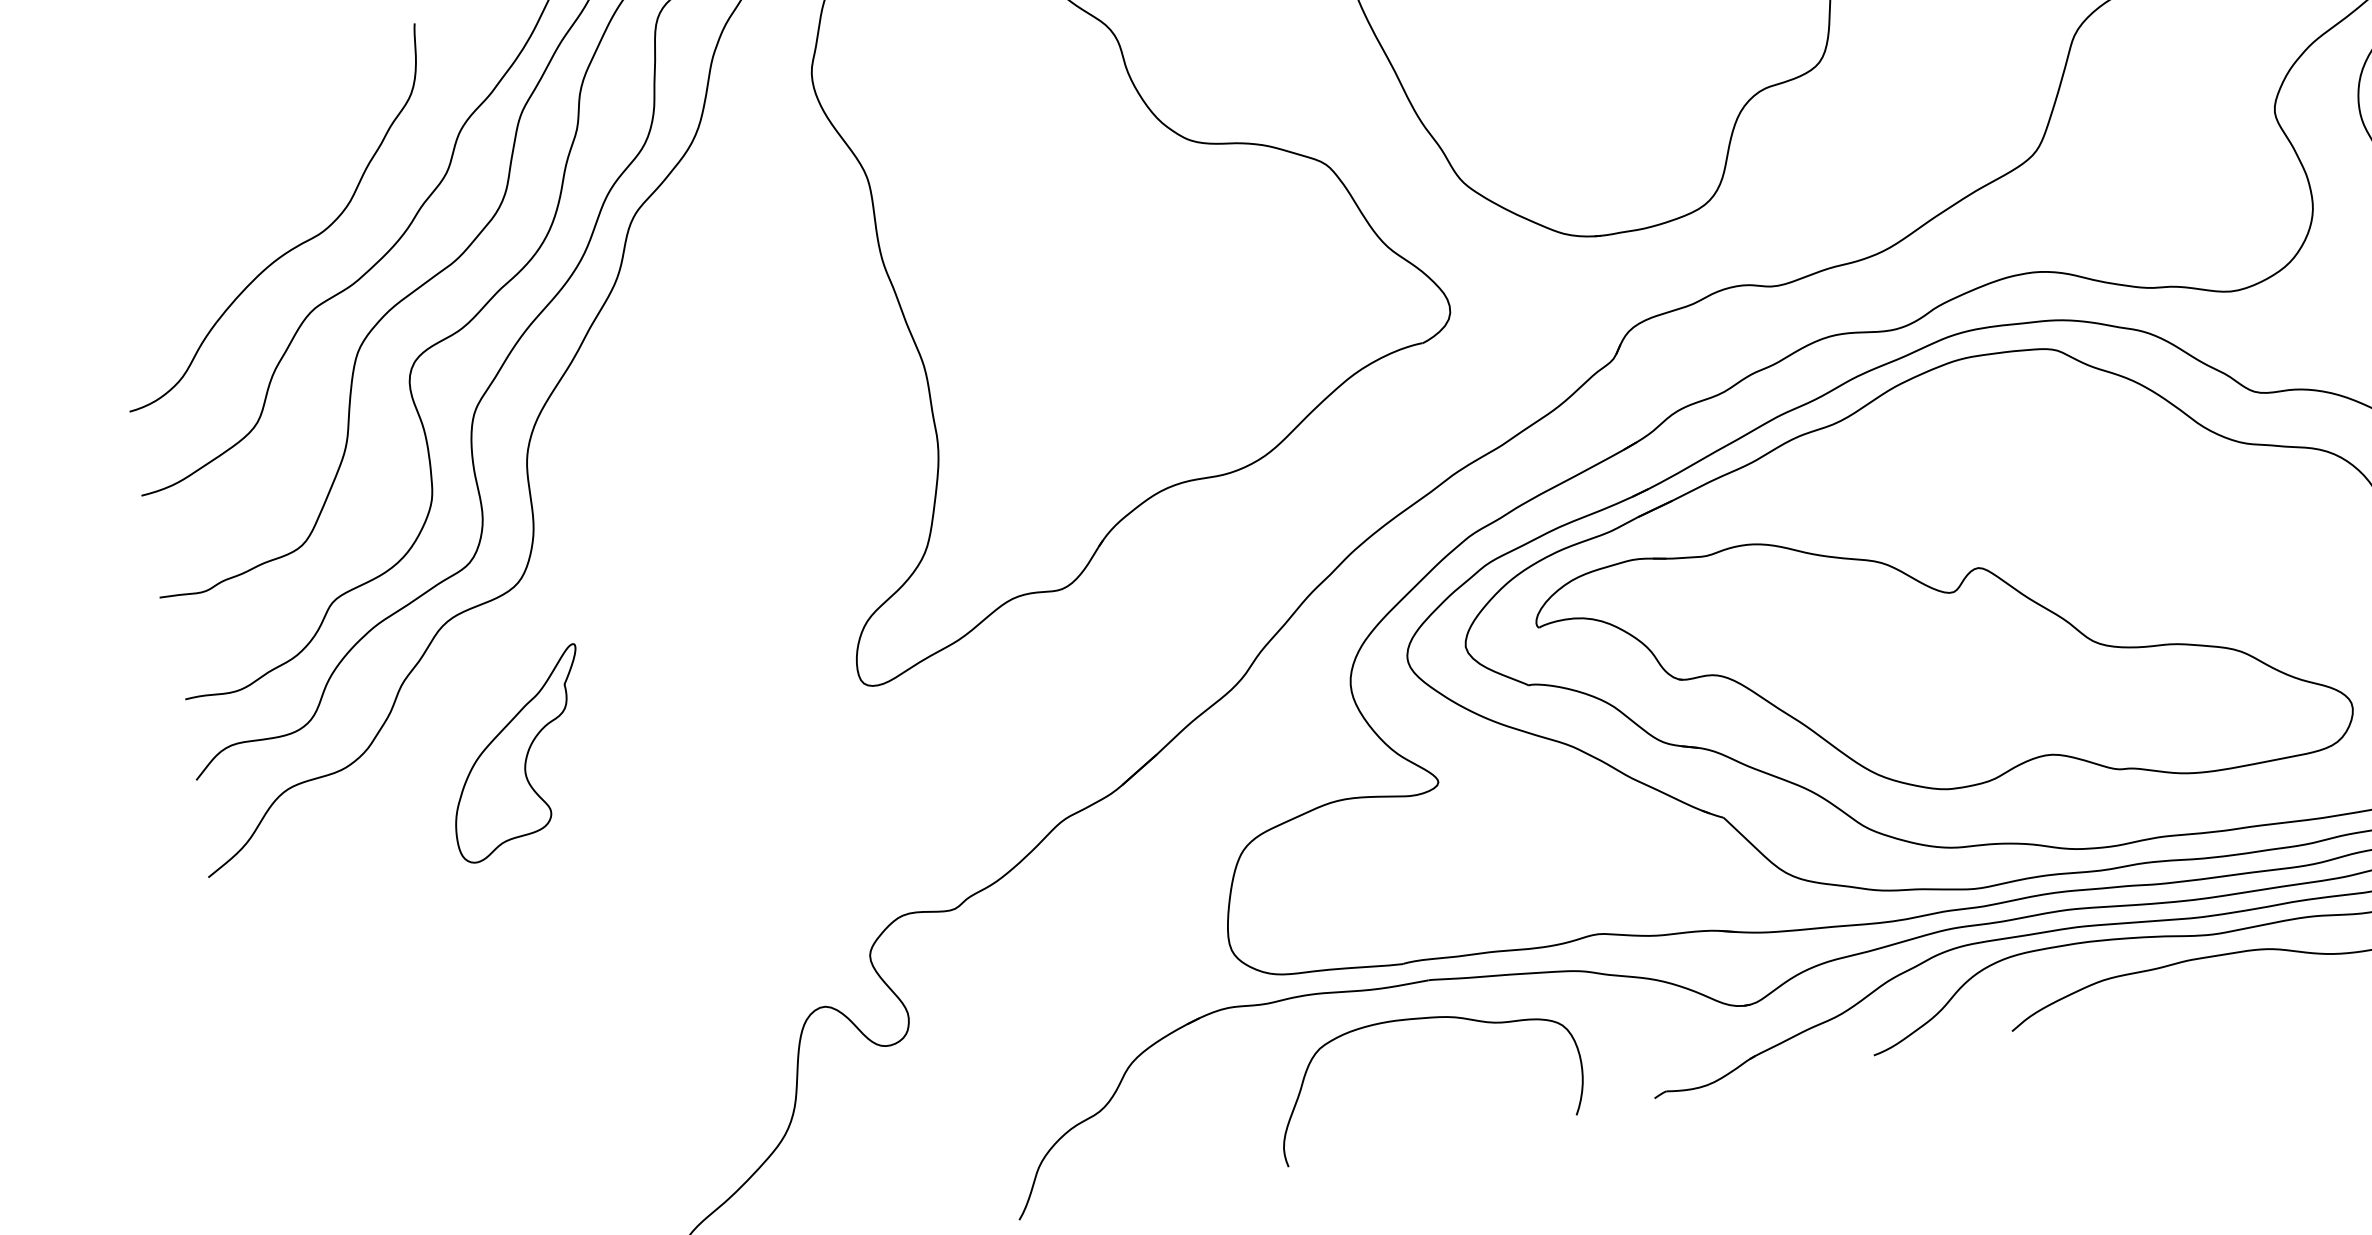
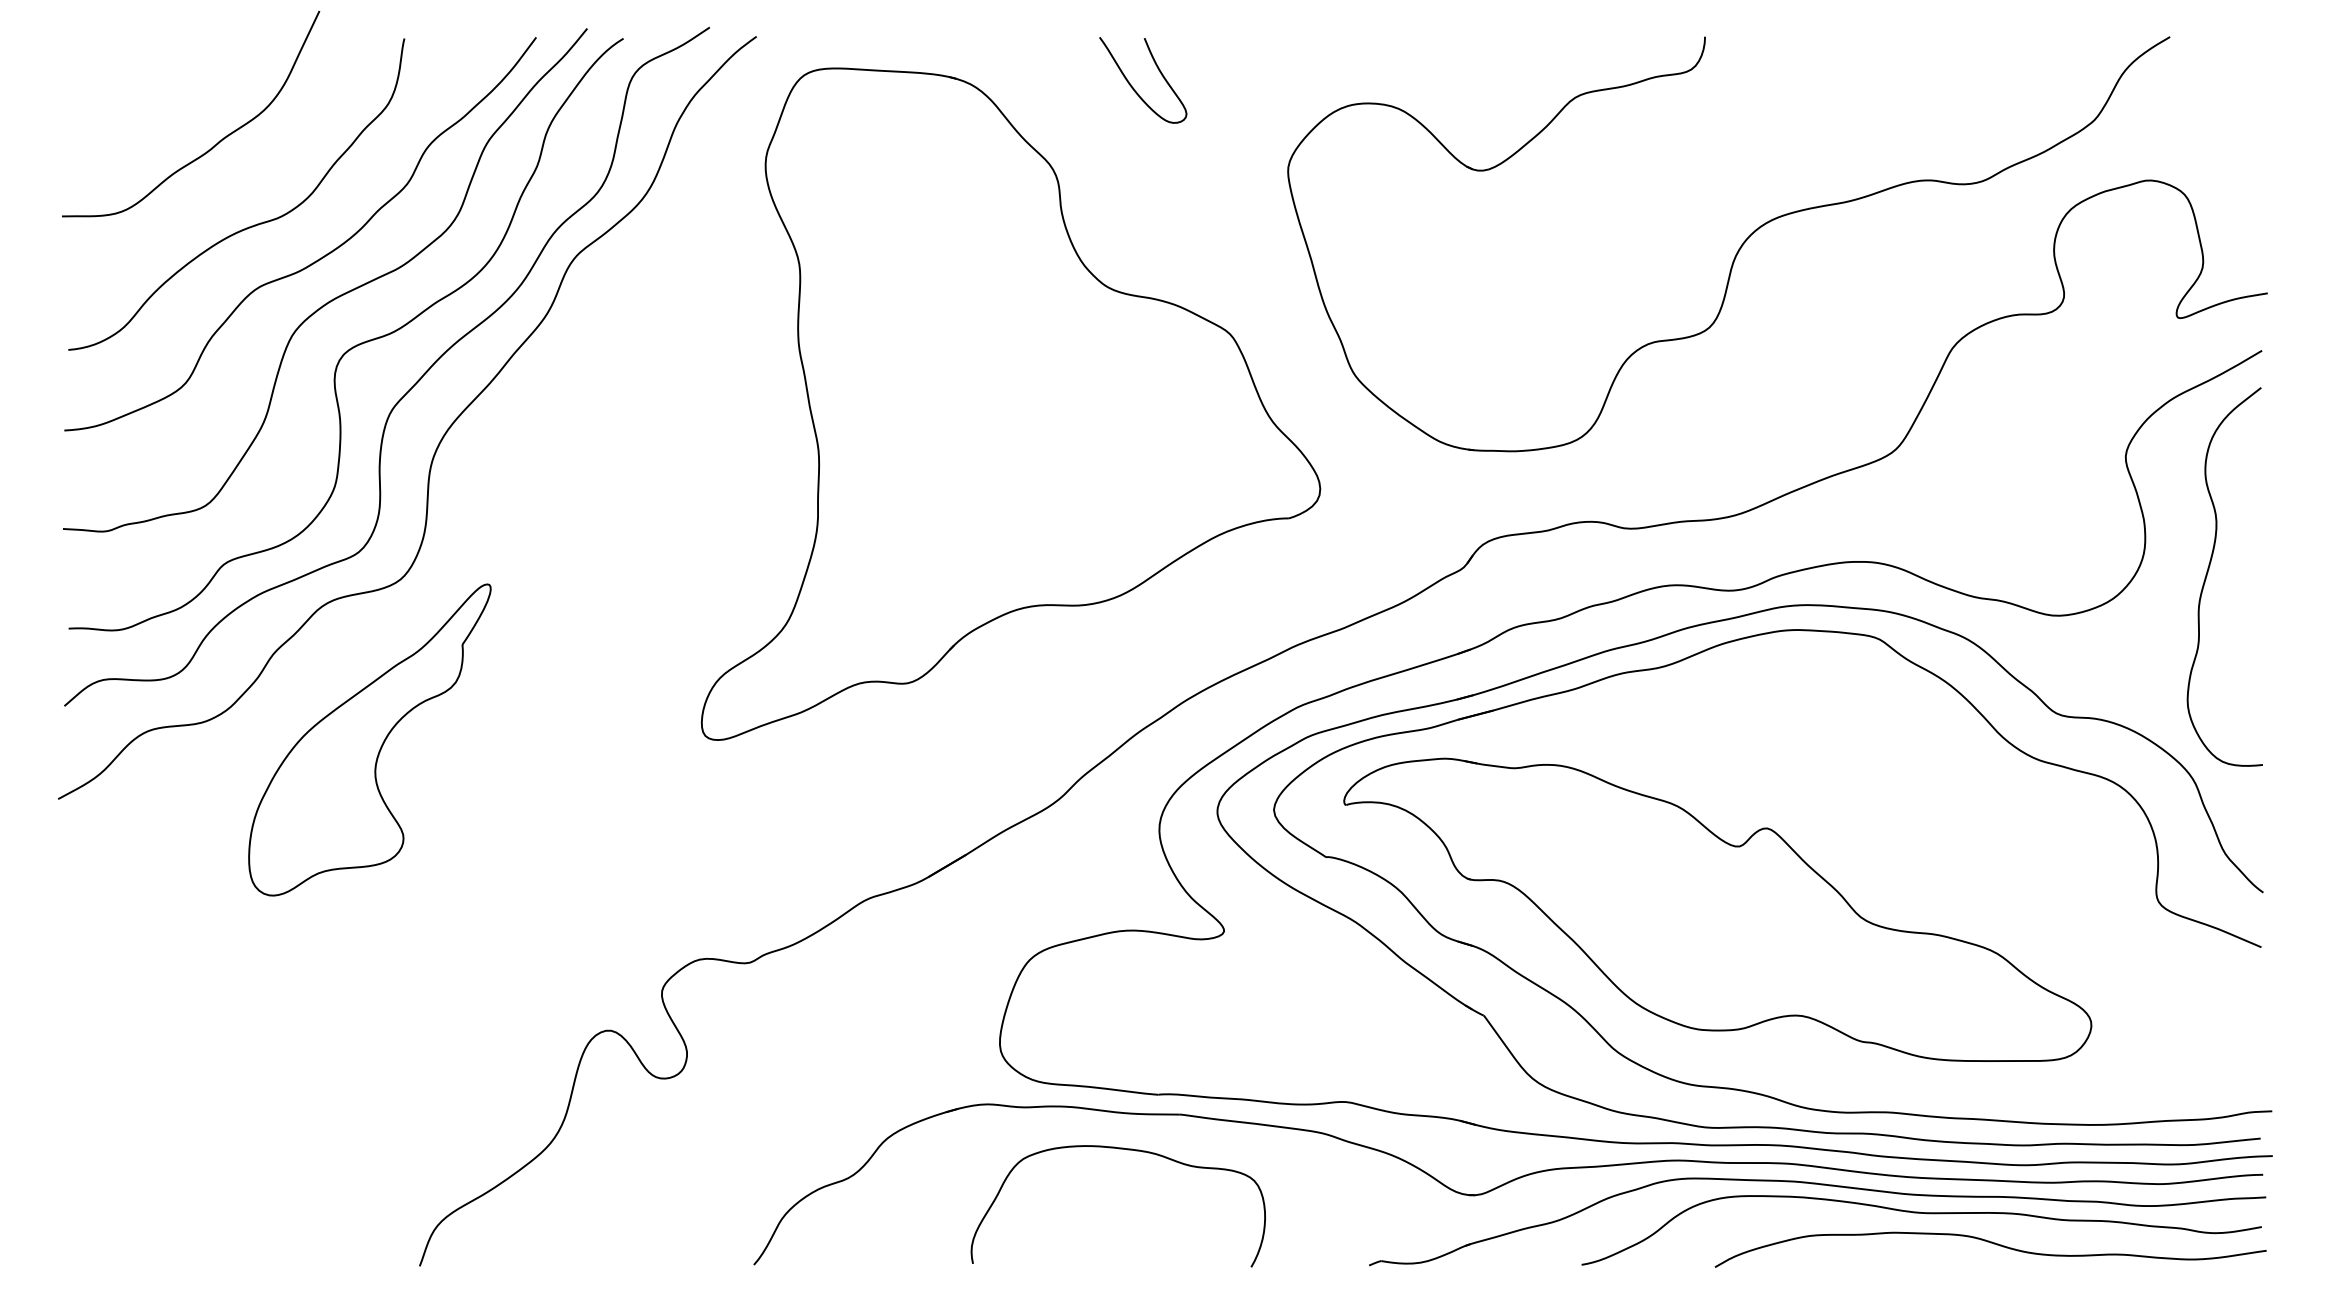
curve: (238, 171) -> (213, 145), added
part: (517, 754) -> (369, 739), size x1.67
curve: (1425, 1019) -> (1127, 1150), moved

